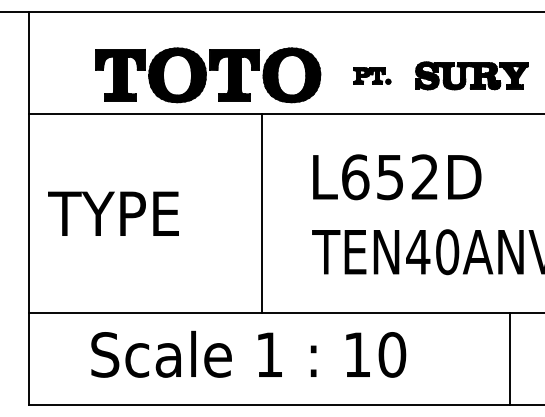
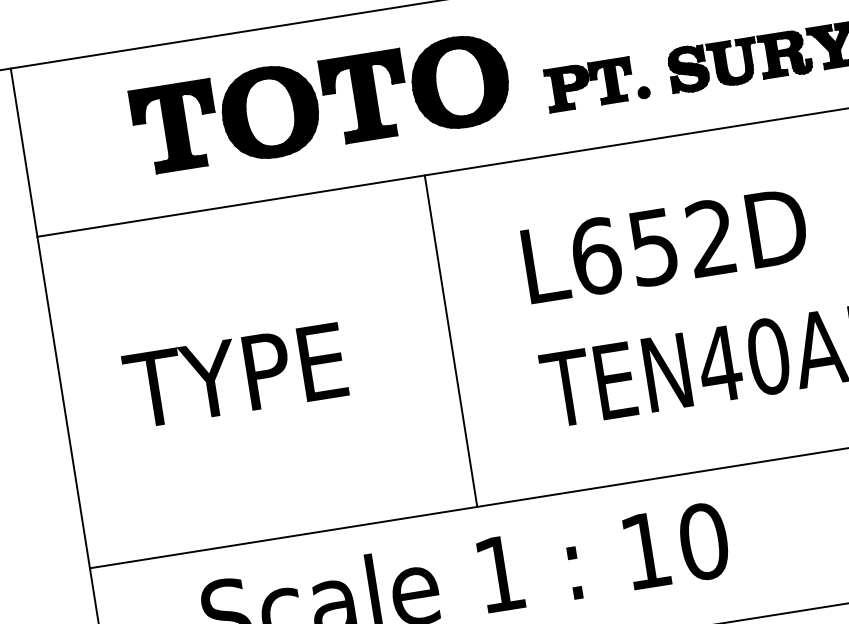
part: (208, 75) -> (321, 104), moved
part: (372, 75) -> (597, 83), size x1.67
text: (113, 213) -> (235, 375), moved

